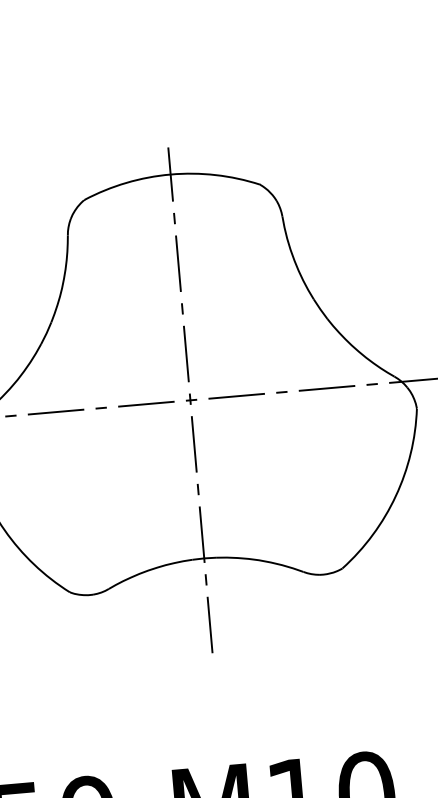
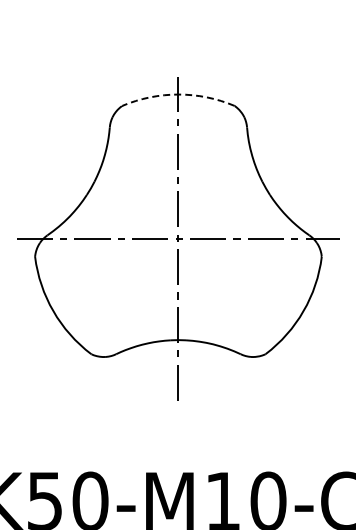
arc: (170, 174) -> (178, 94), solid -> dashed

